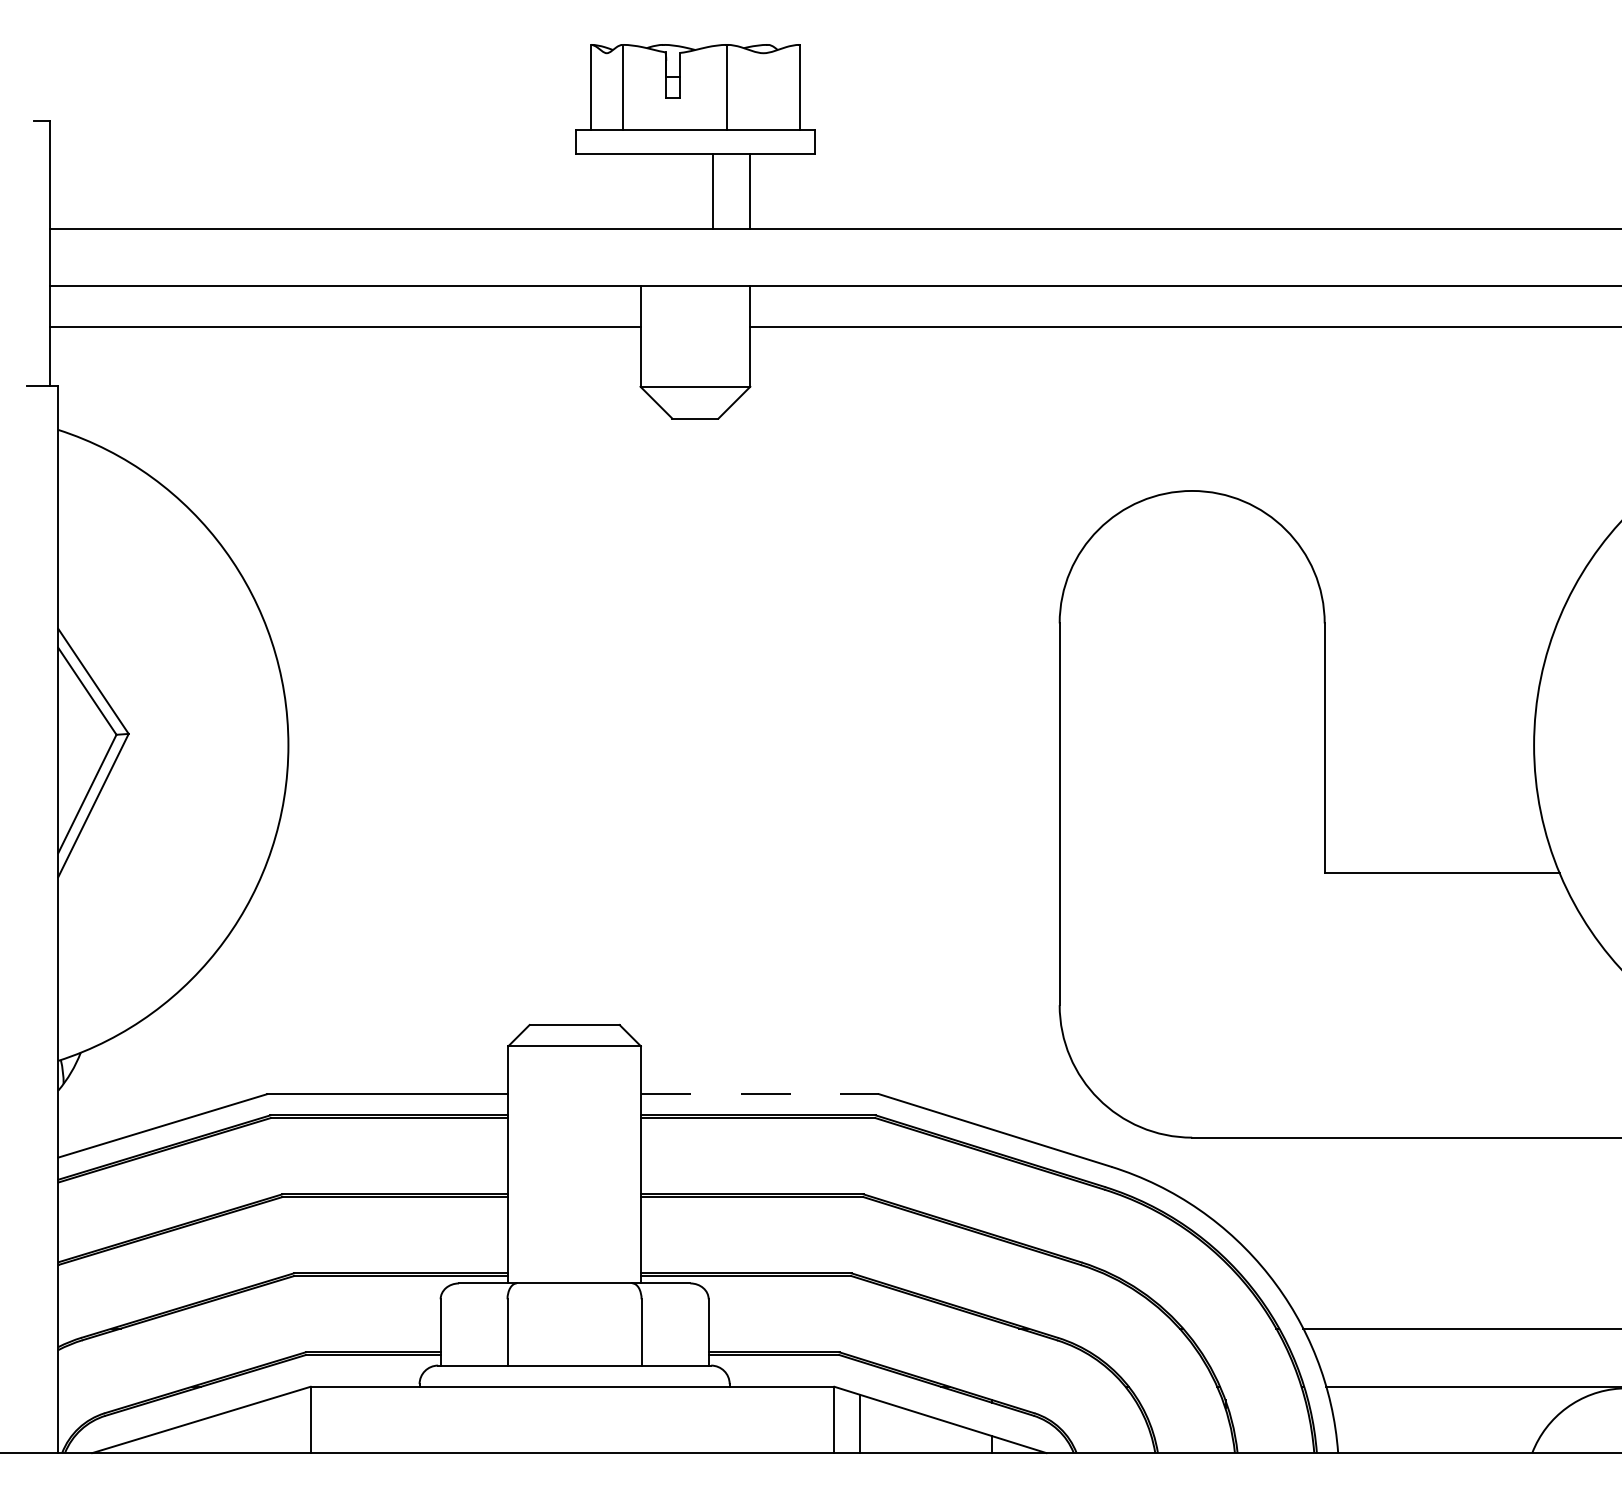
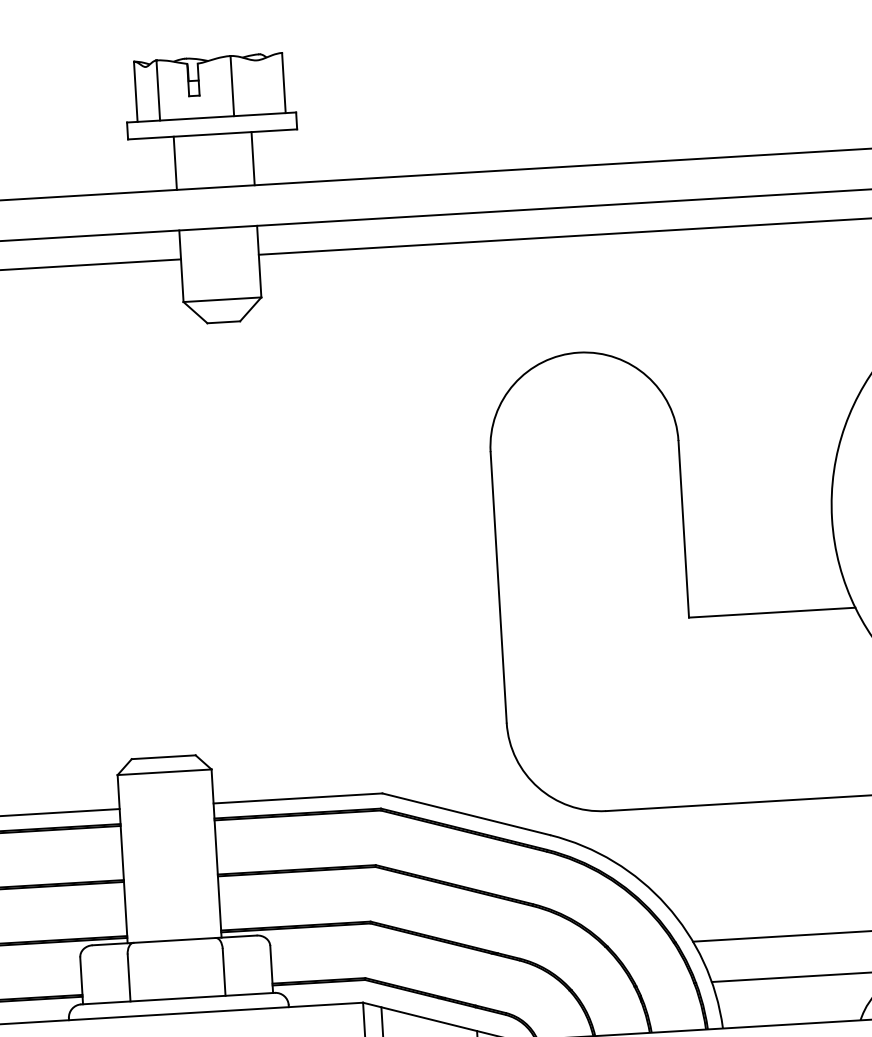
line: (712, 190) -> (175, 162), moved
line: (760, 1094) -> (298, 798), dashed -> solid

